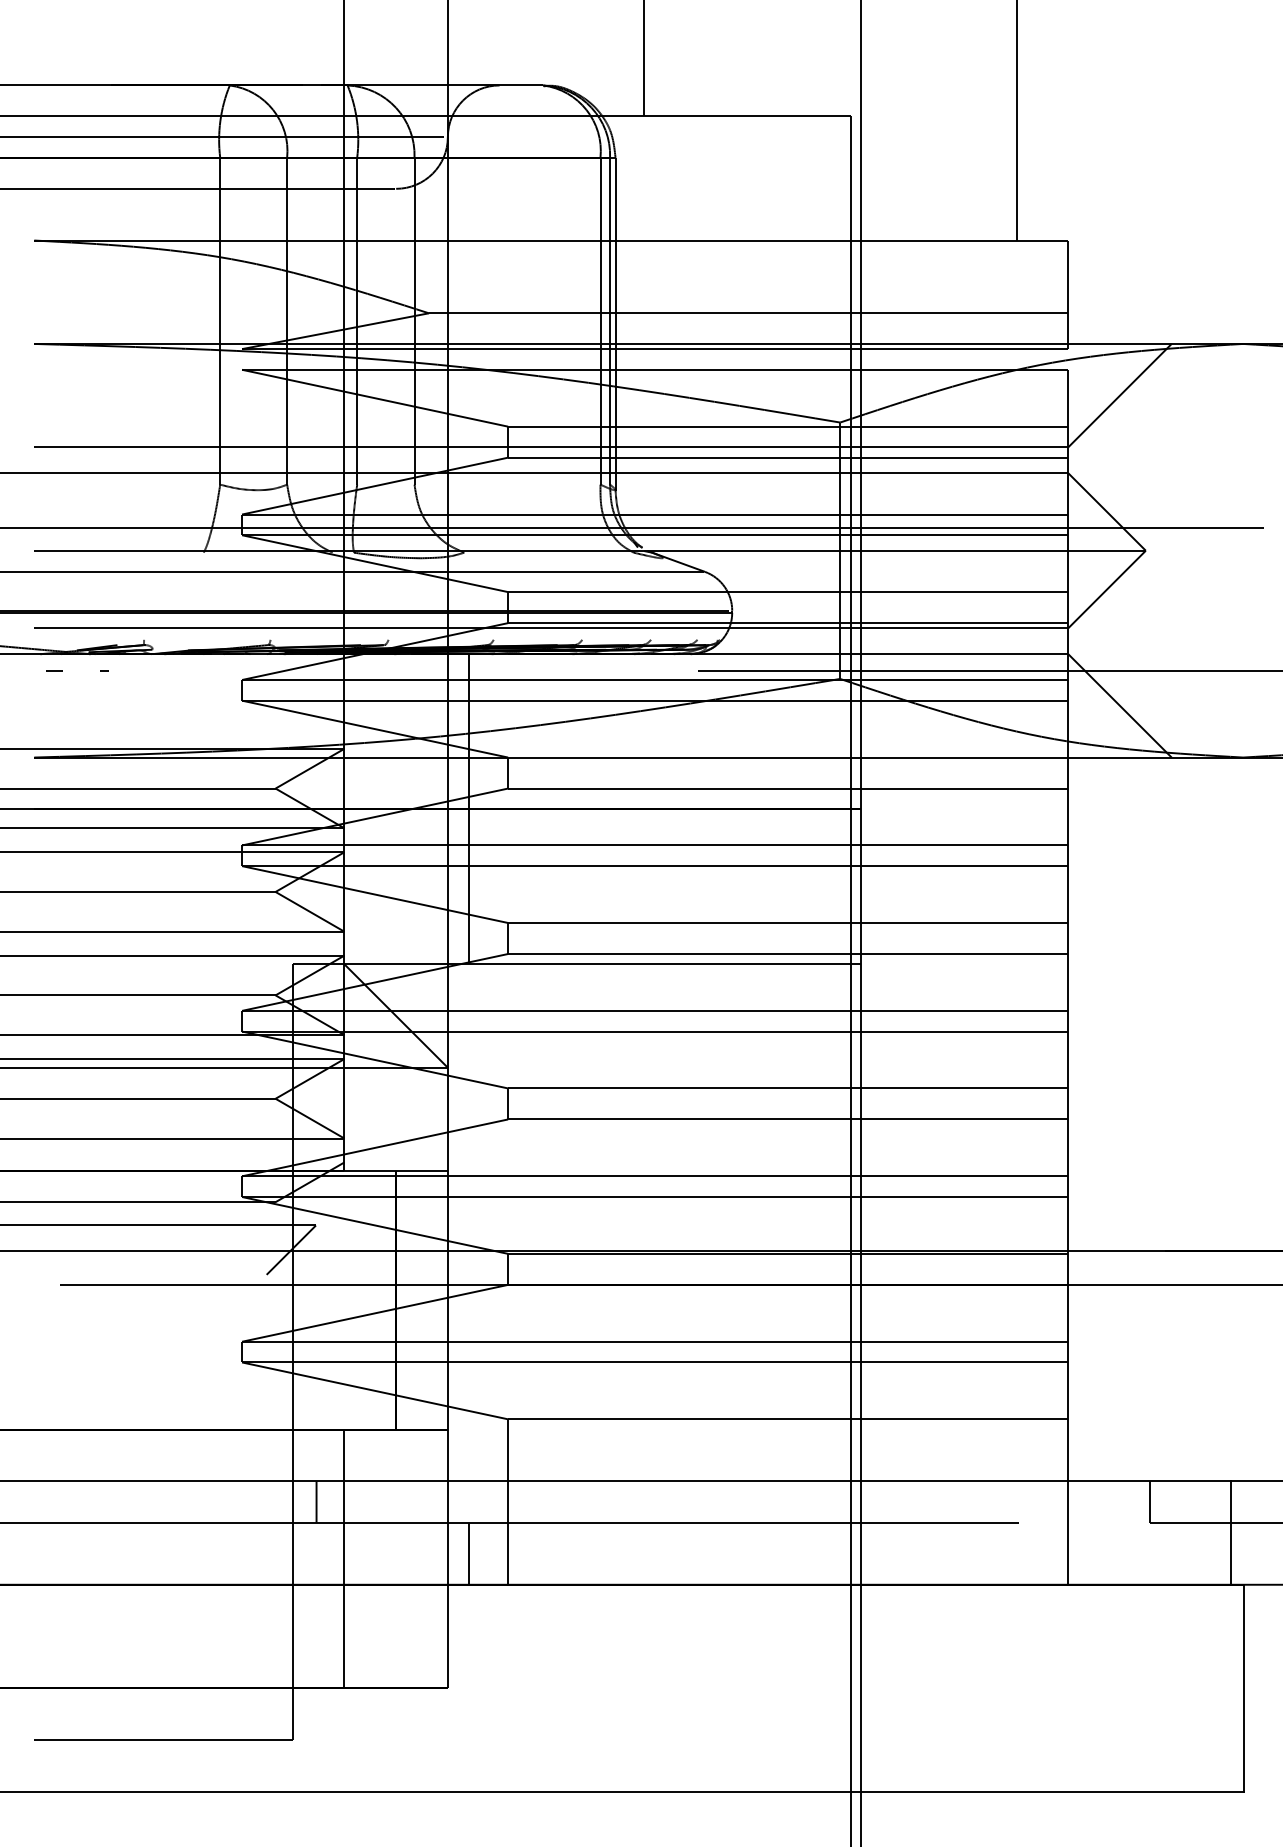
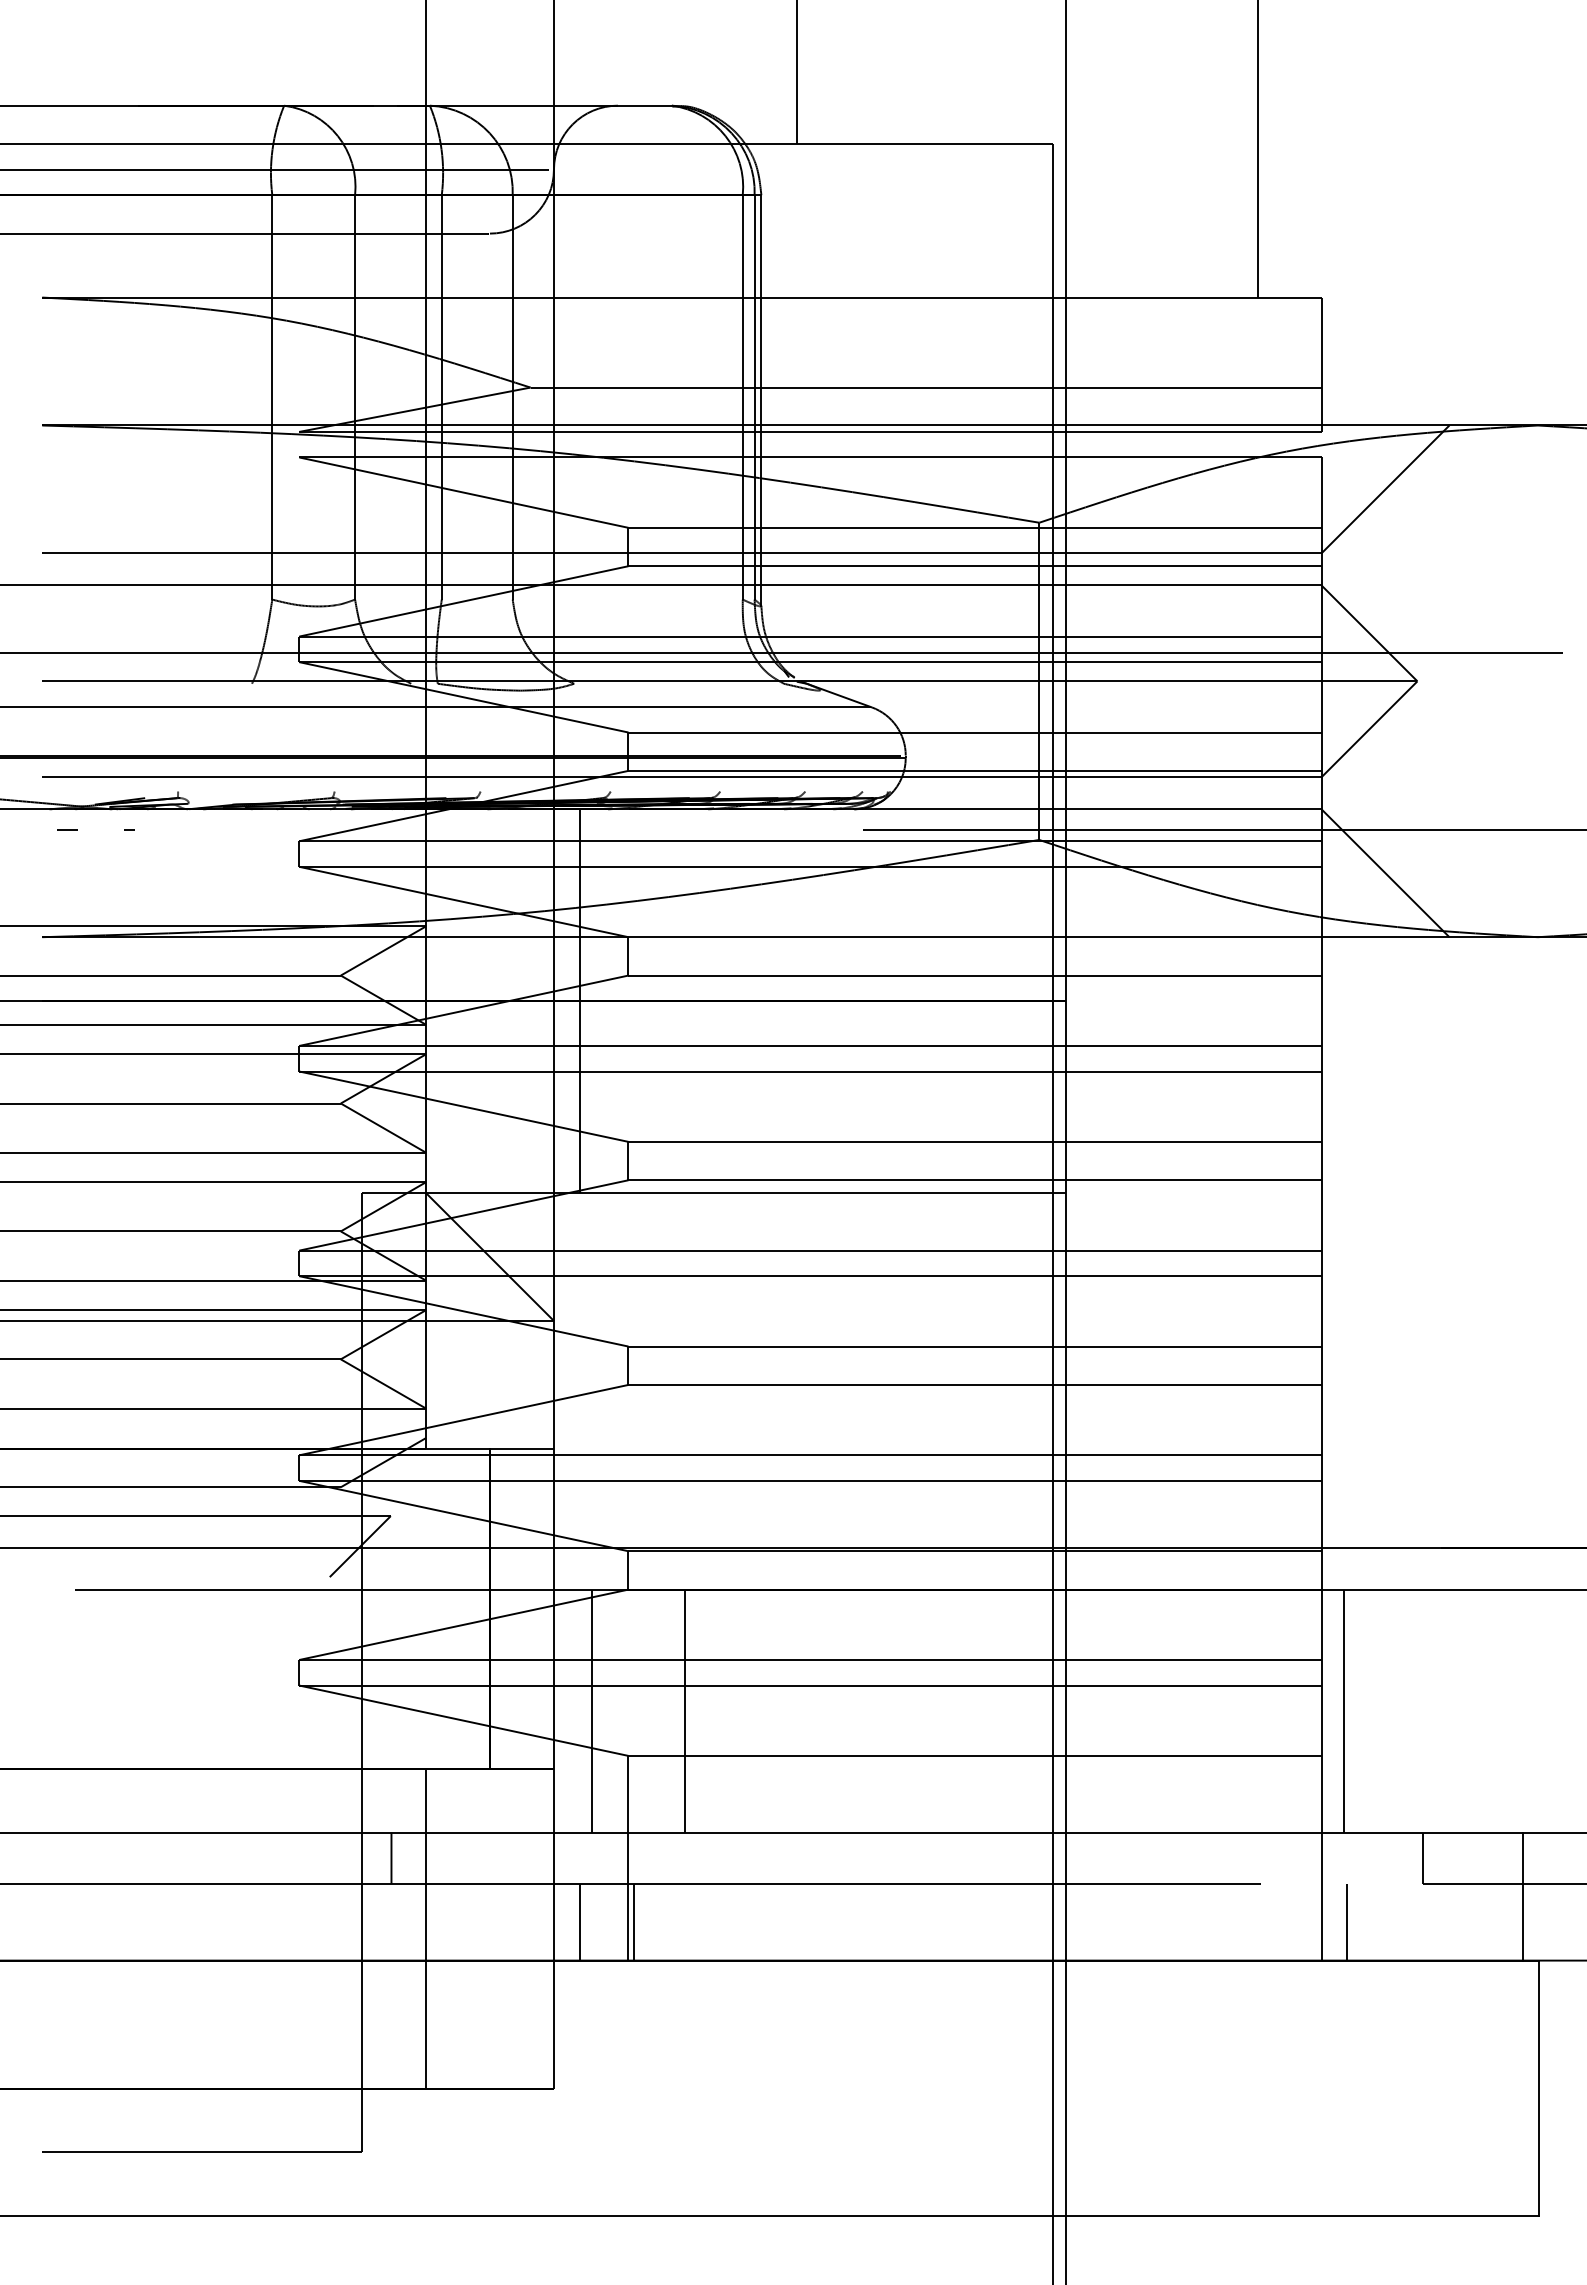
line: (478, 1382) -> (591, 1710), added
line: (554, 1382) -> (685, 1710), added
line: (1086, 1382) -> (1344, 1710), added
line: (512, 1553) -> (634, 1921), added
line: (1089, 1553) -> (1347, 1921), added

